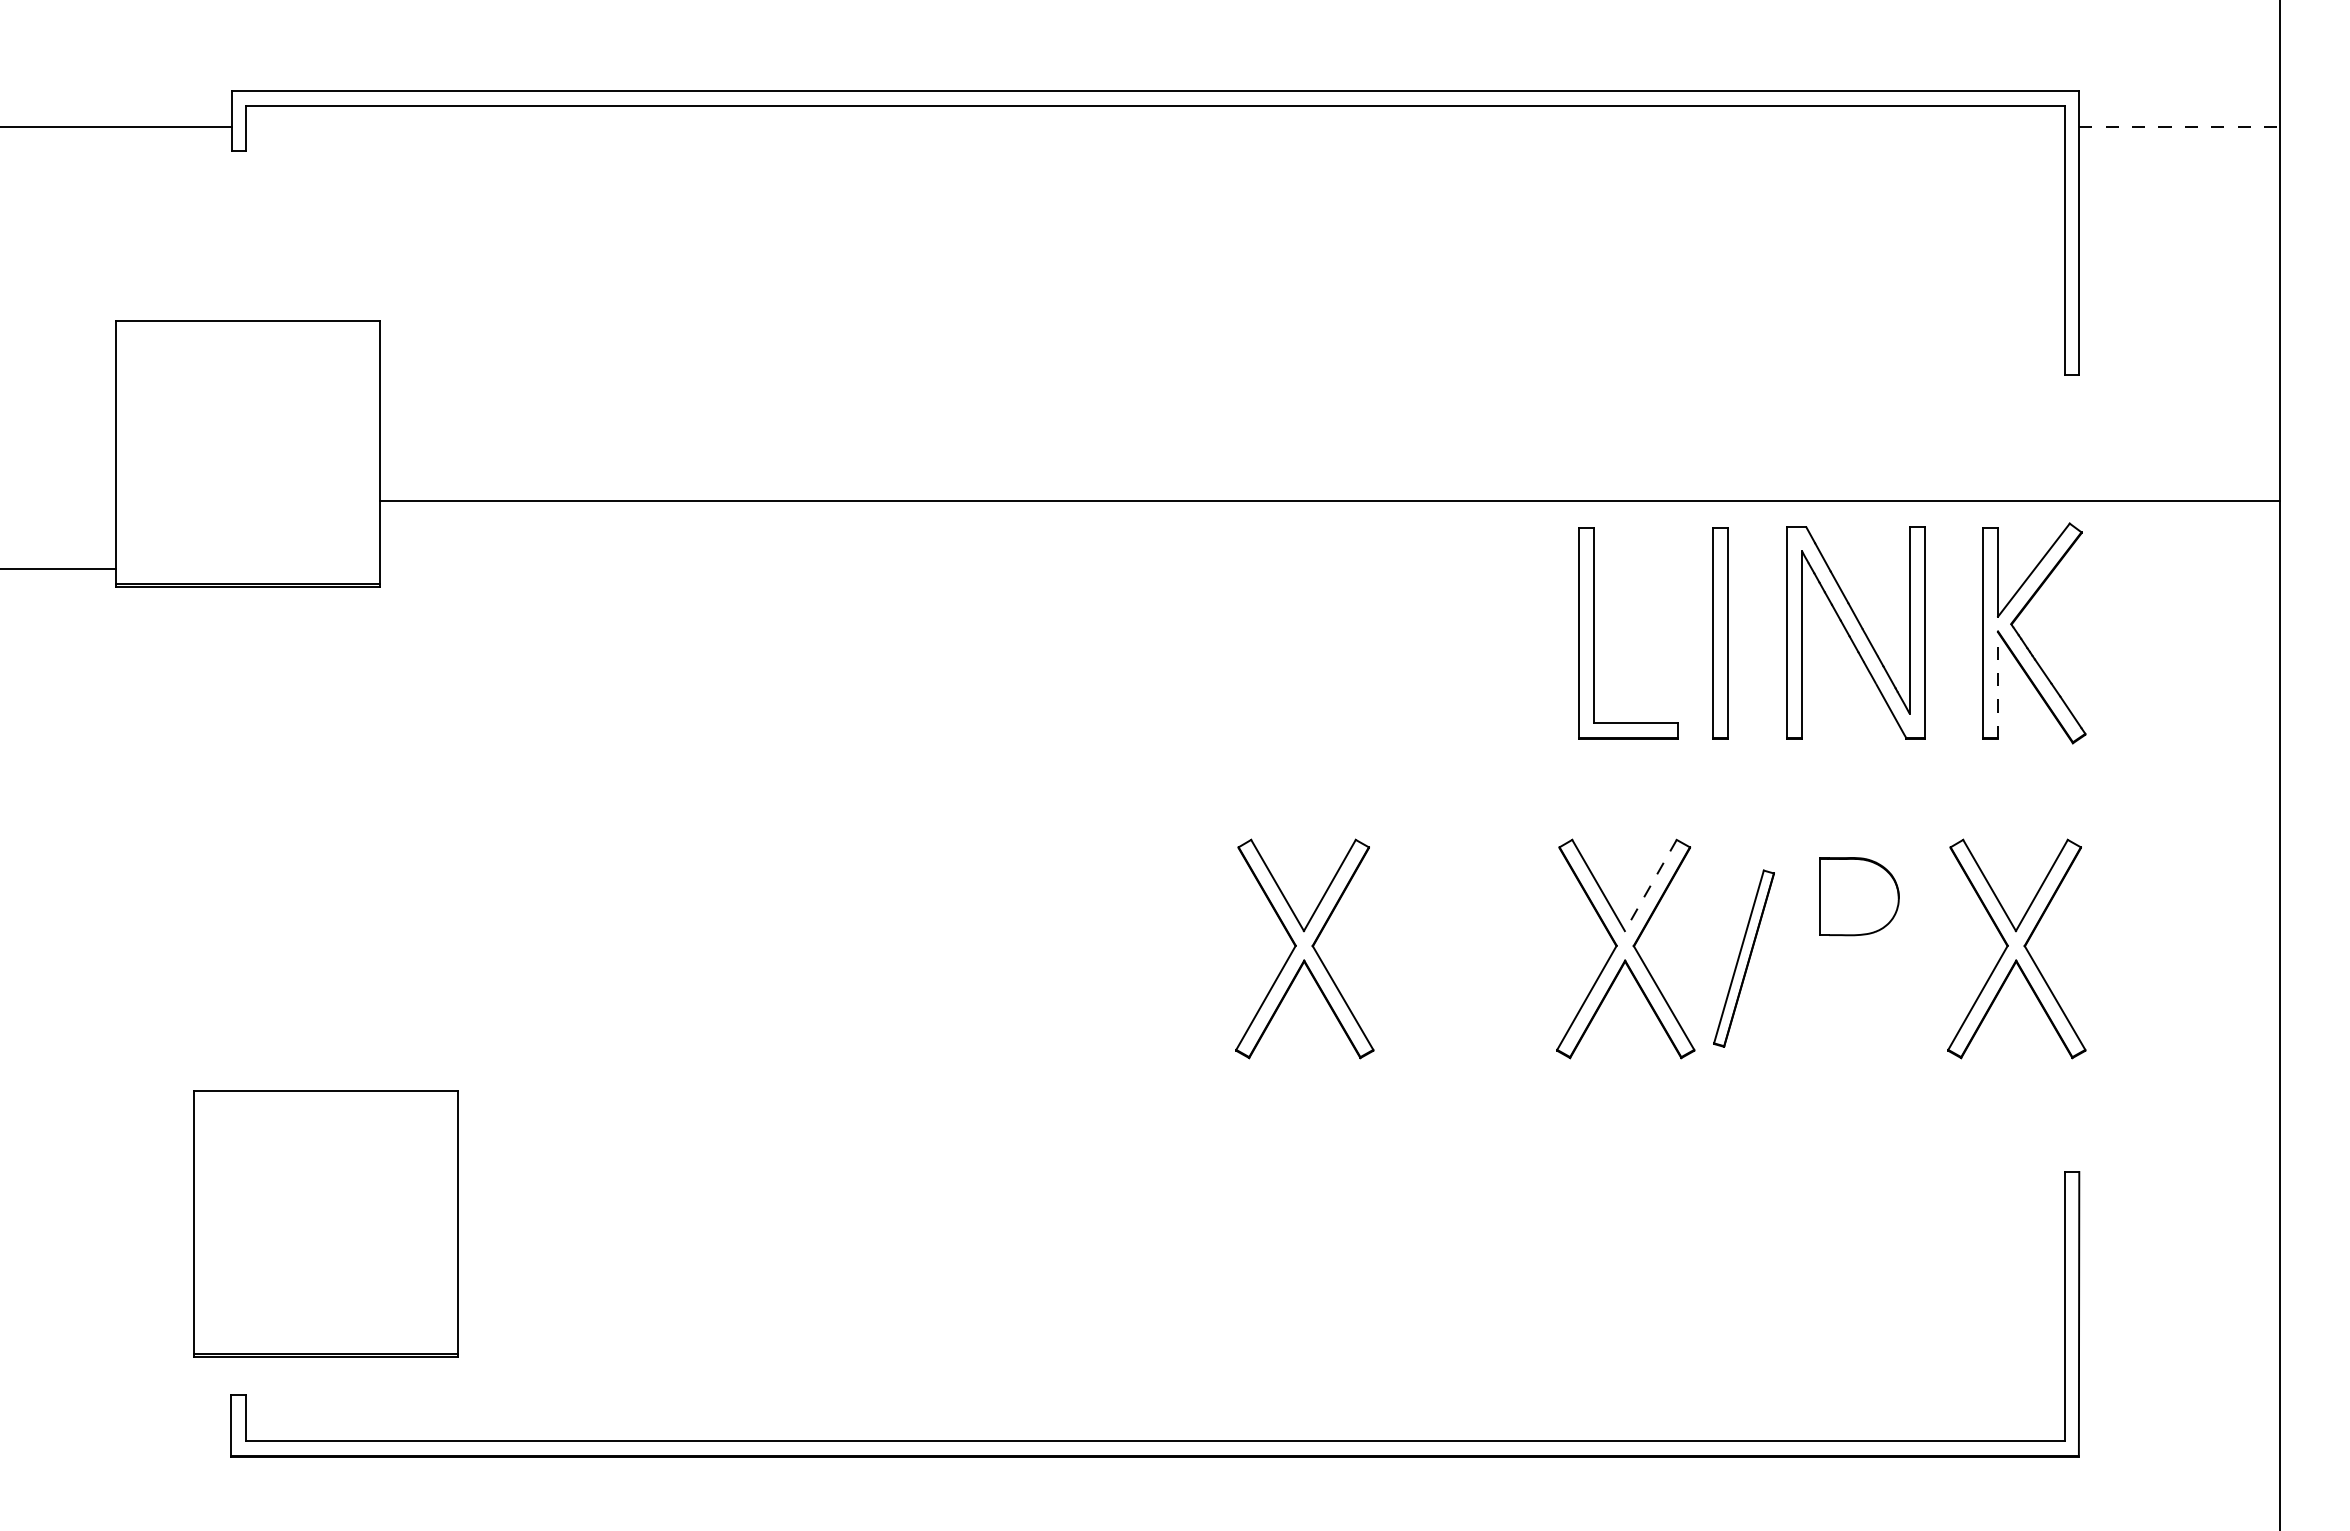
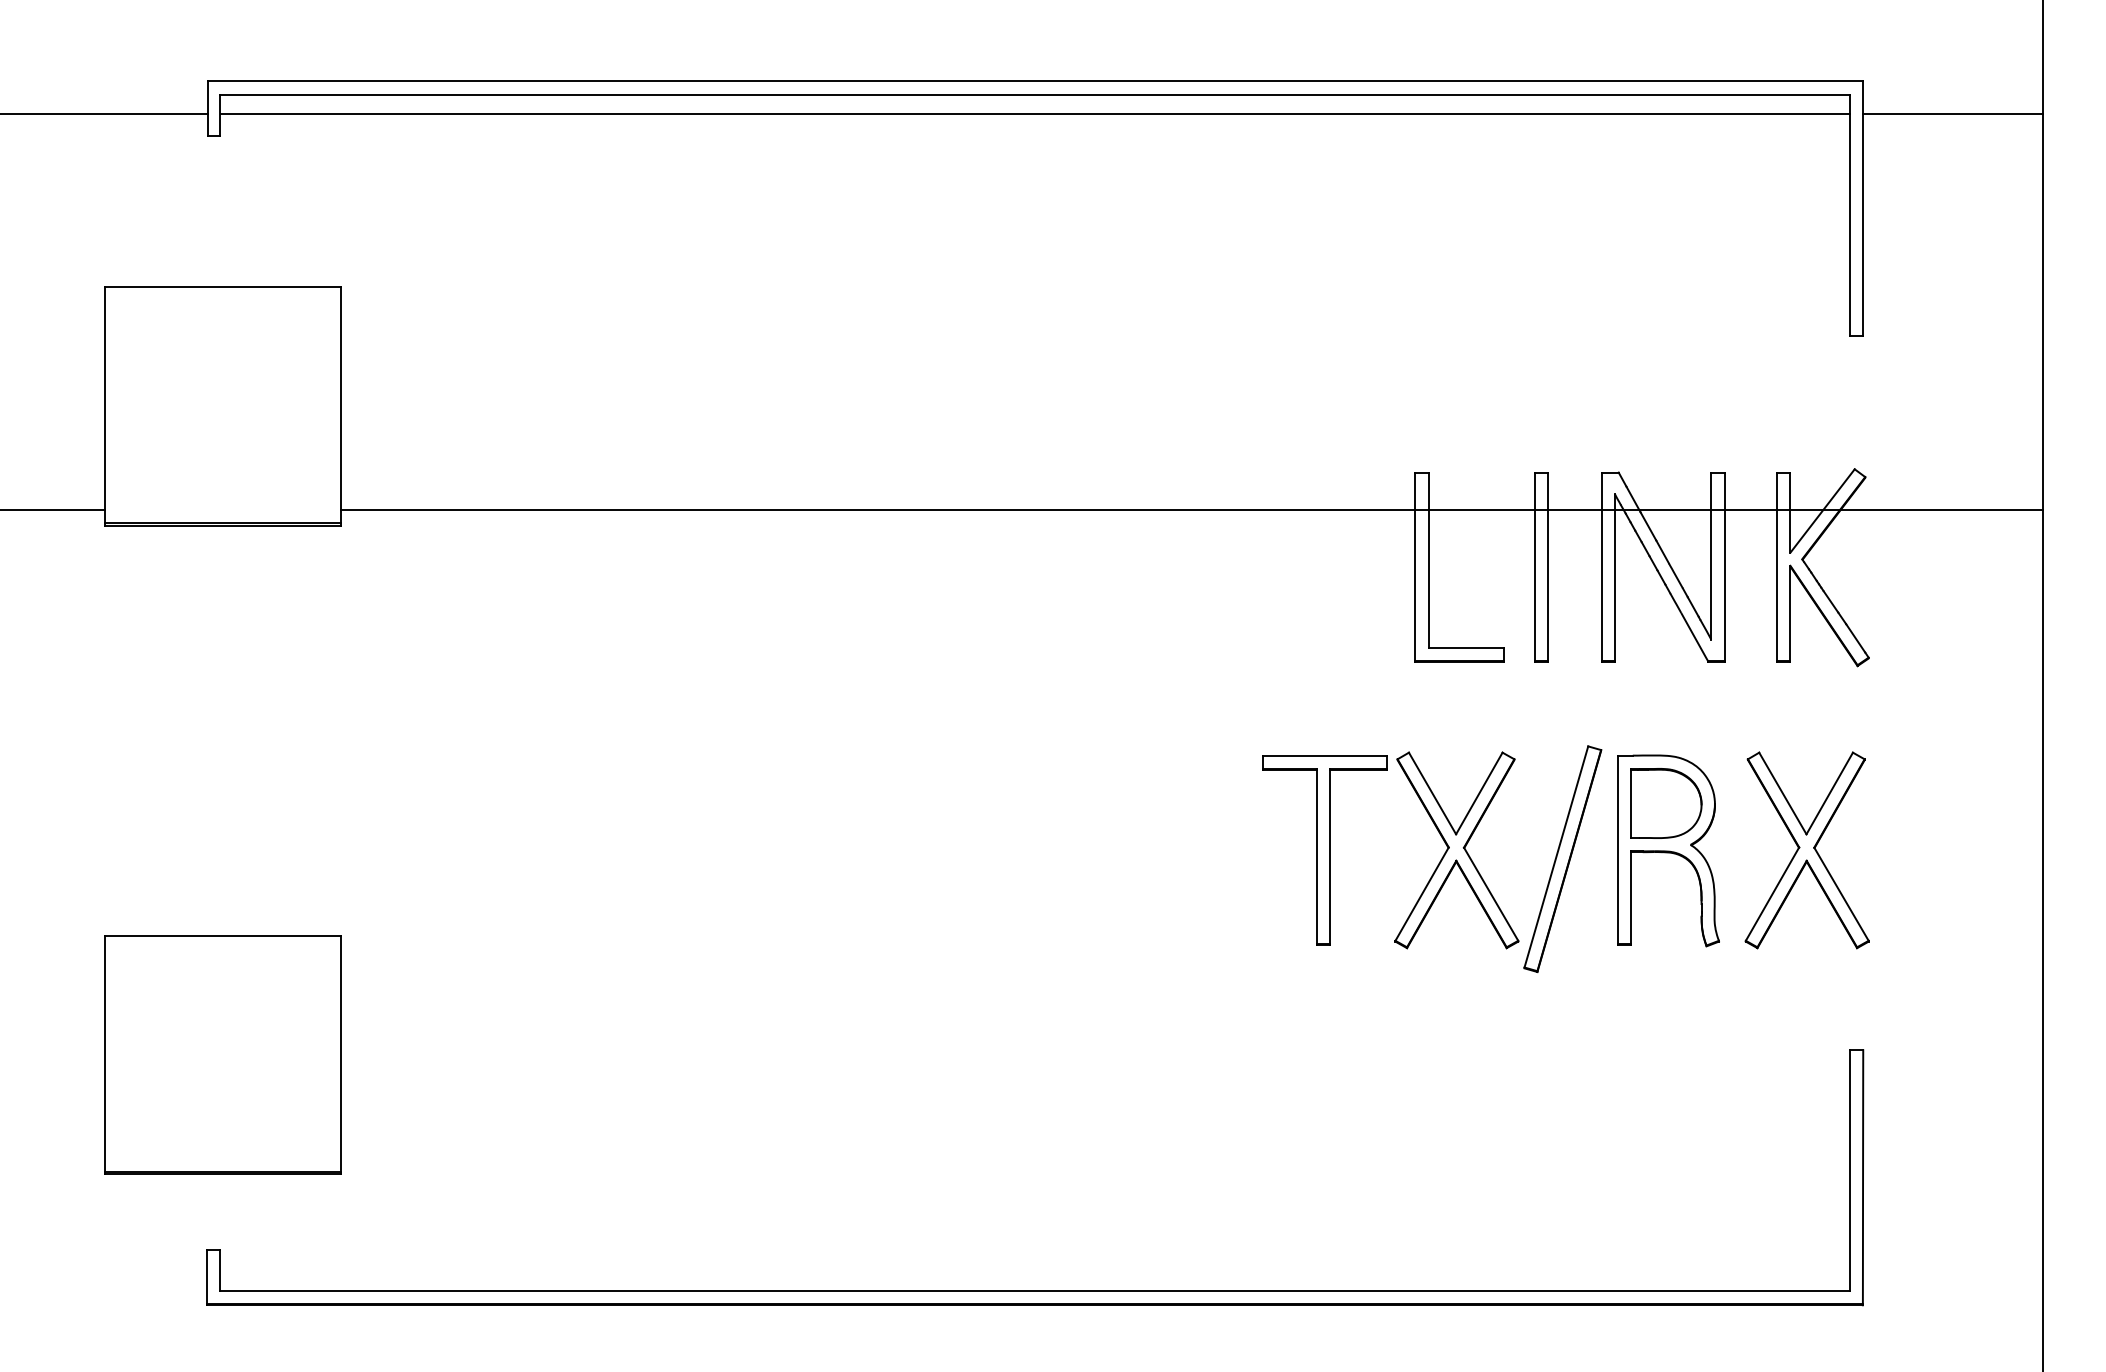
line: (1154, 126) -> (1034, 113), added
line: (2179, 126) -> (1953, 113), dashed -> solid
line: (1329, 501) -> (1191, 510), moved
line: (1998, 685) -> (1790, 614), dashed -> solid
line: (1650, 885) -> (1479, 793), dashed -> solid
part: (1304, 948) -> (1169, 849), removed
part: (1478, 948) -> (1324, 849), added
part: (1861, 949) -> (1668, 850), added
part: (1743, 958) -> (1562, 858), size x1.43
part: (325, 1223) -> (221, 1054), moved

